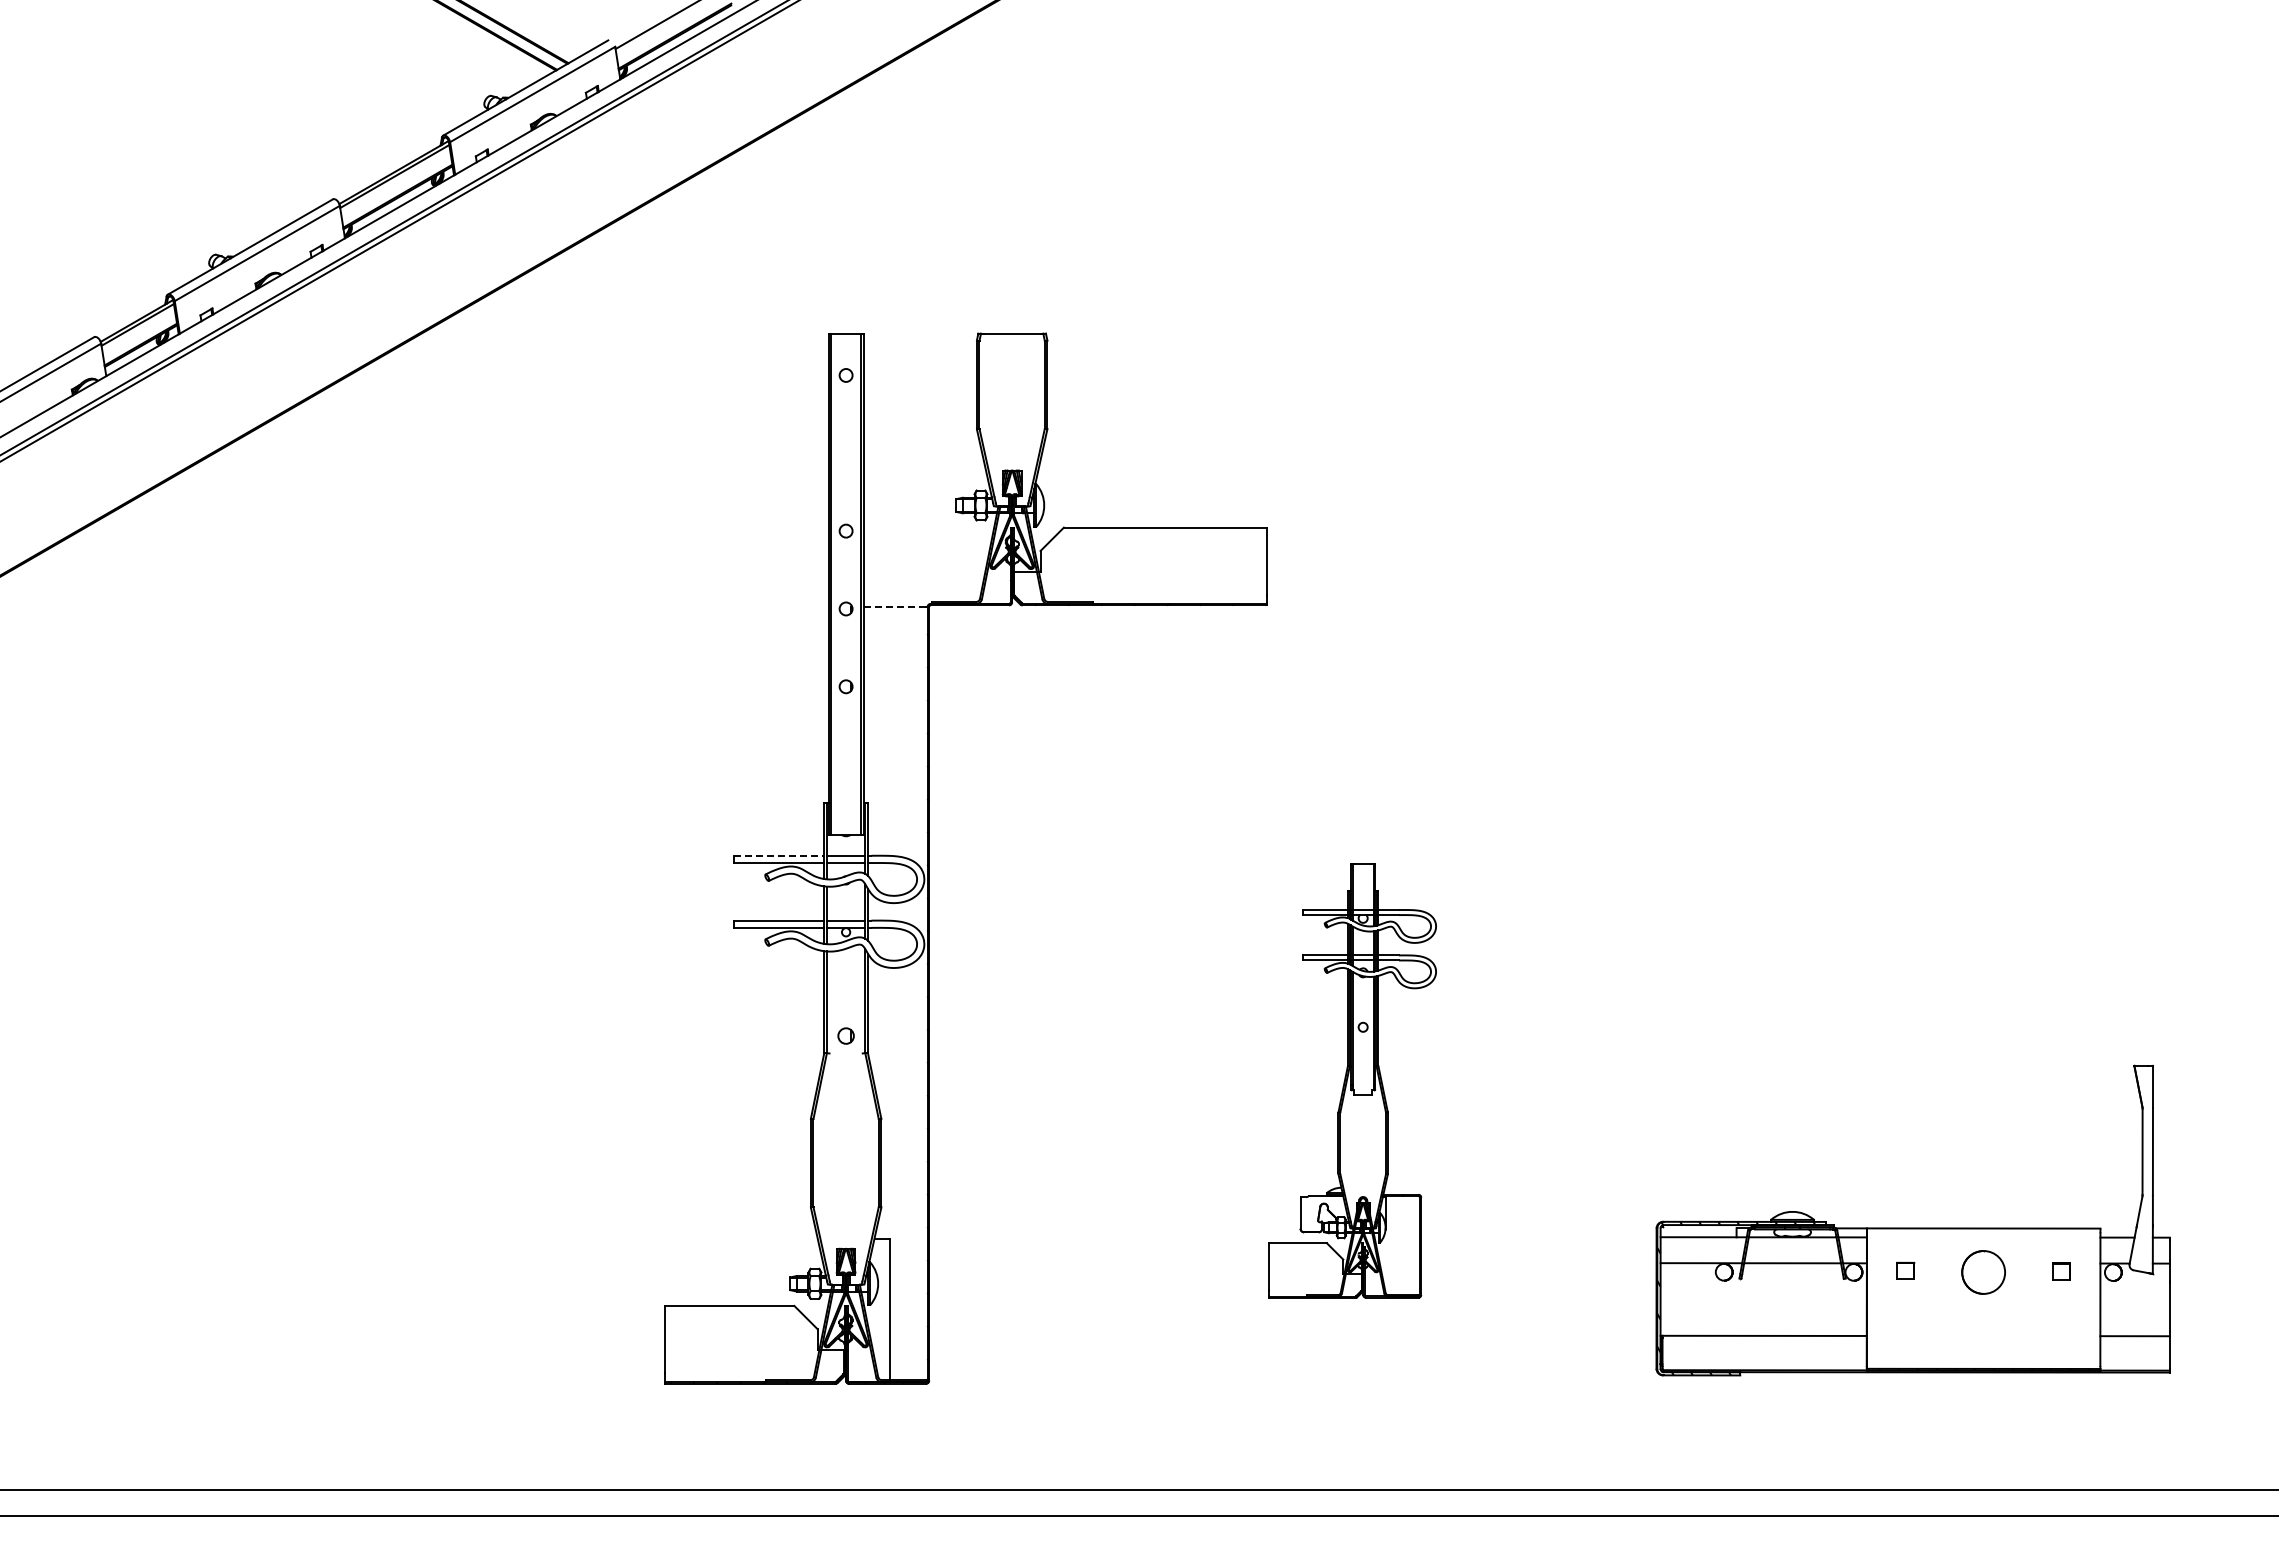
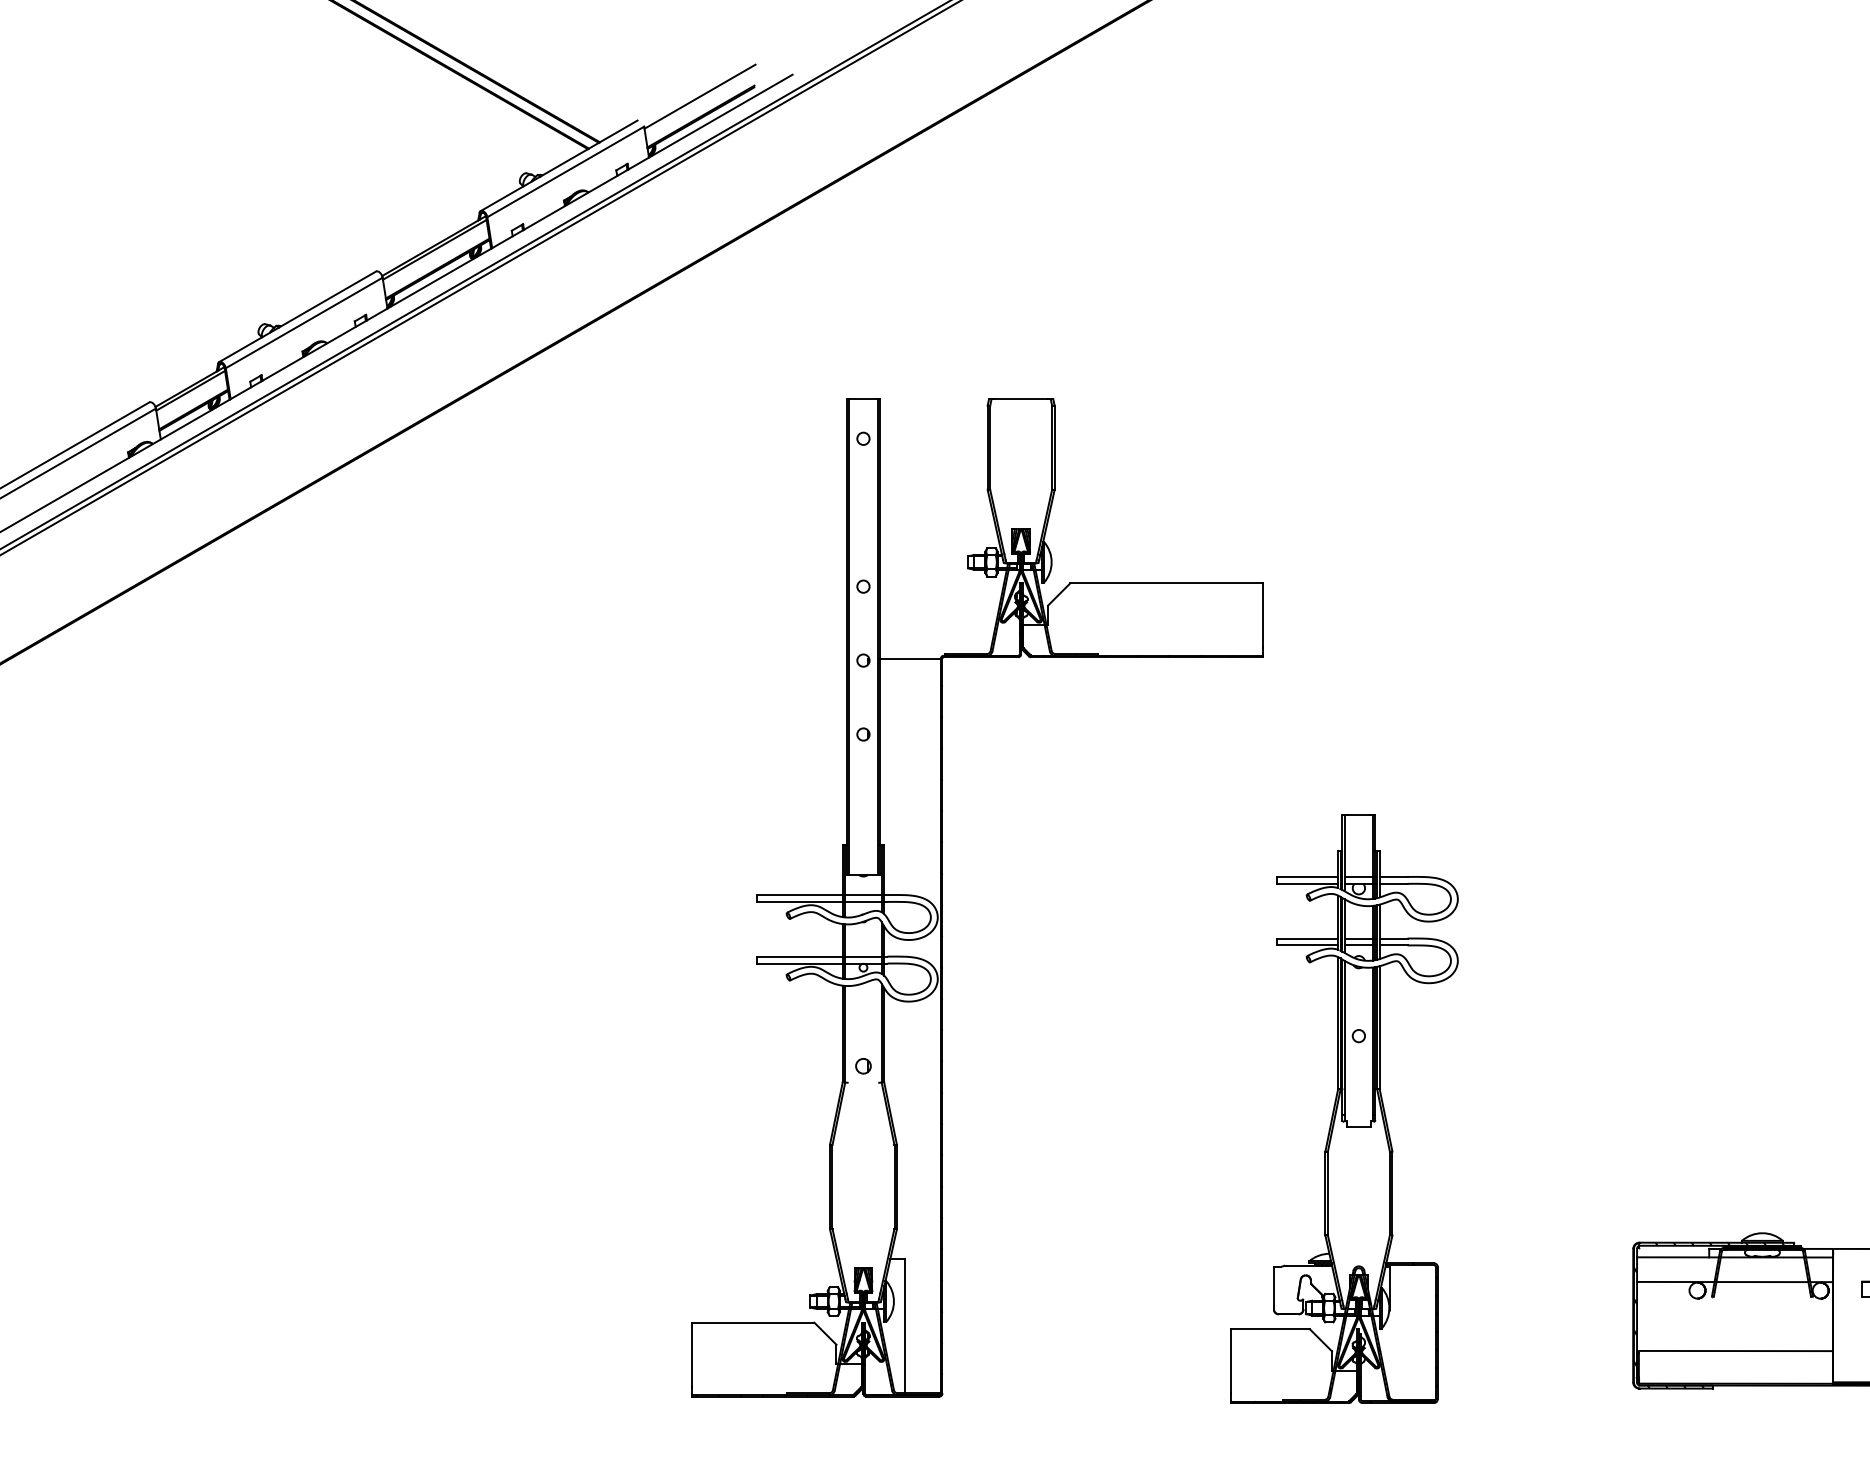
line: (895, 607) -> (910, 659), dashed -> solid
line: (779, 855) -> (800, 894), dashed -> solid
part: (1352, 1080) -> (1344, 1108), size x1.43

